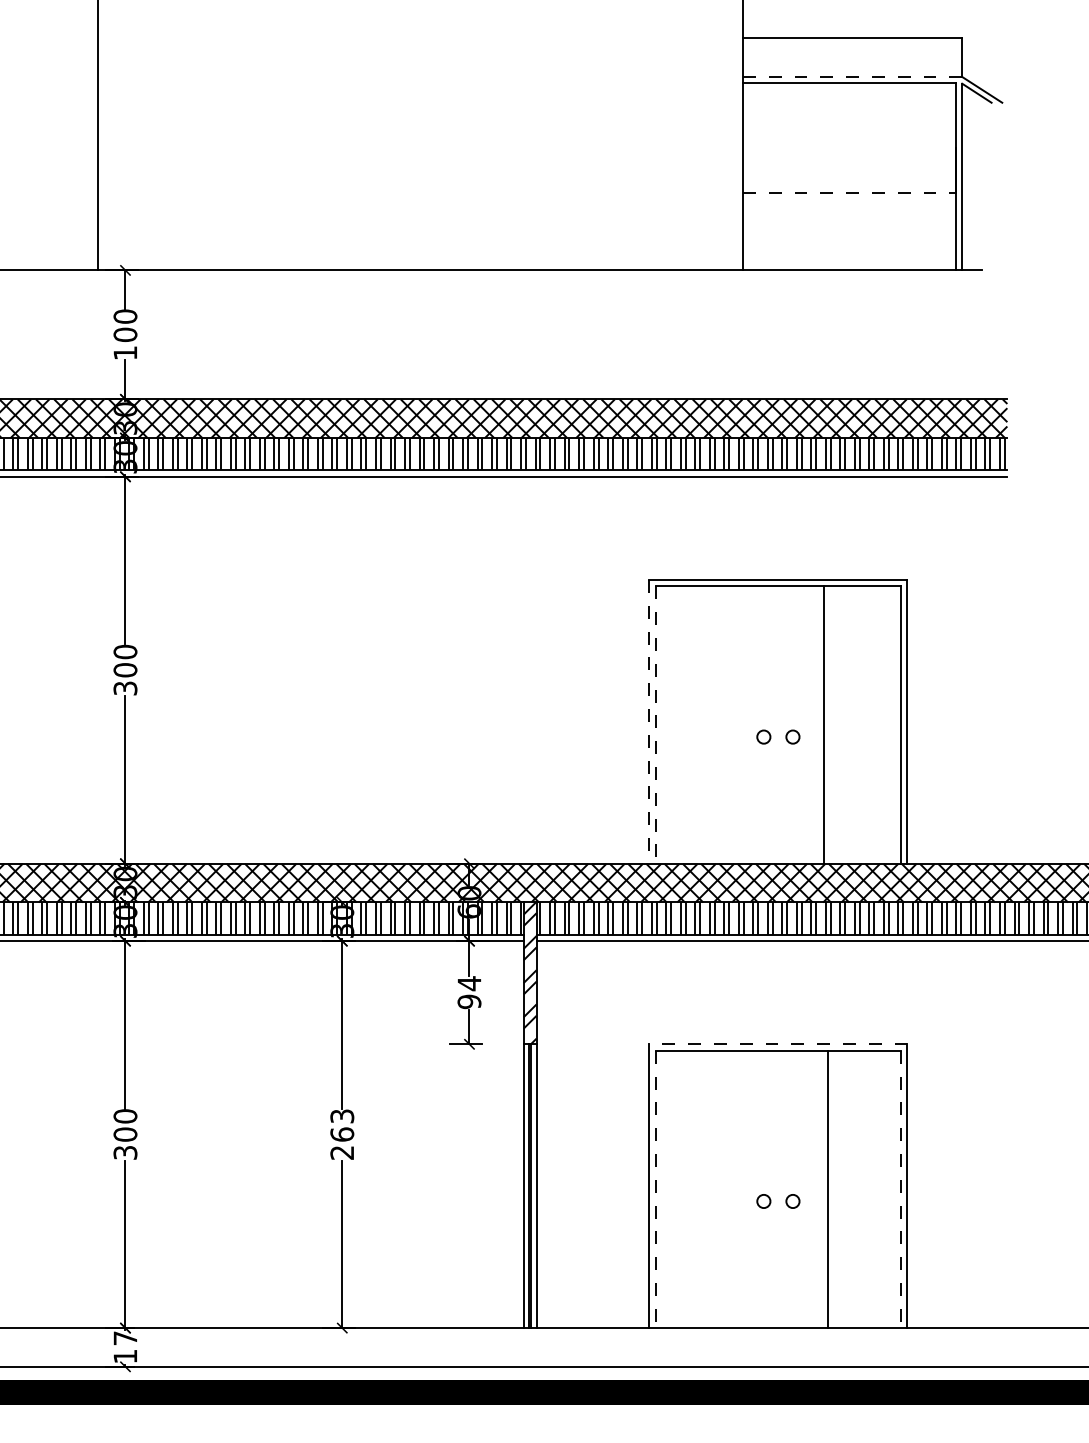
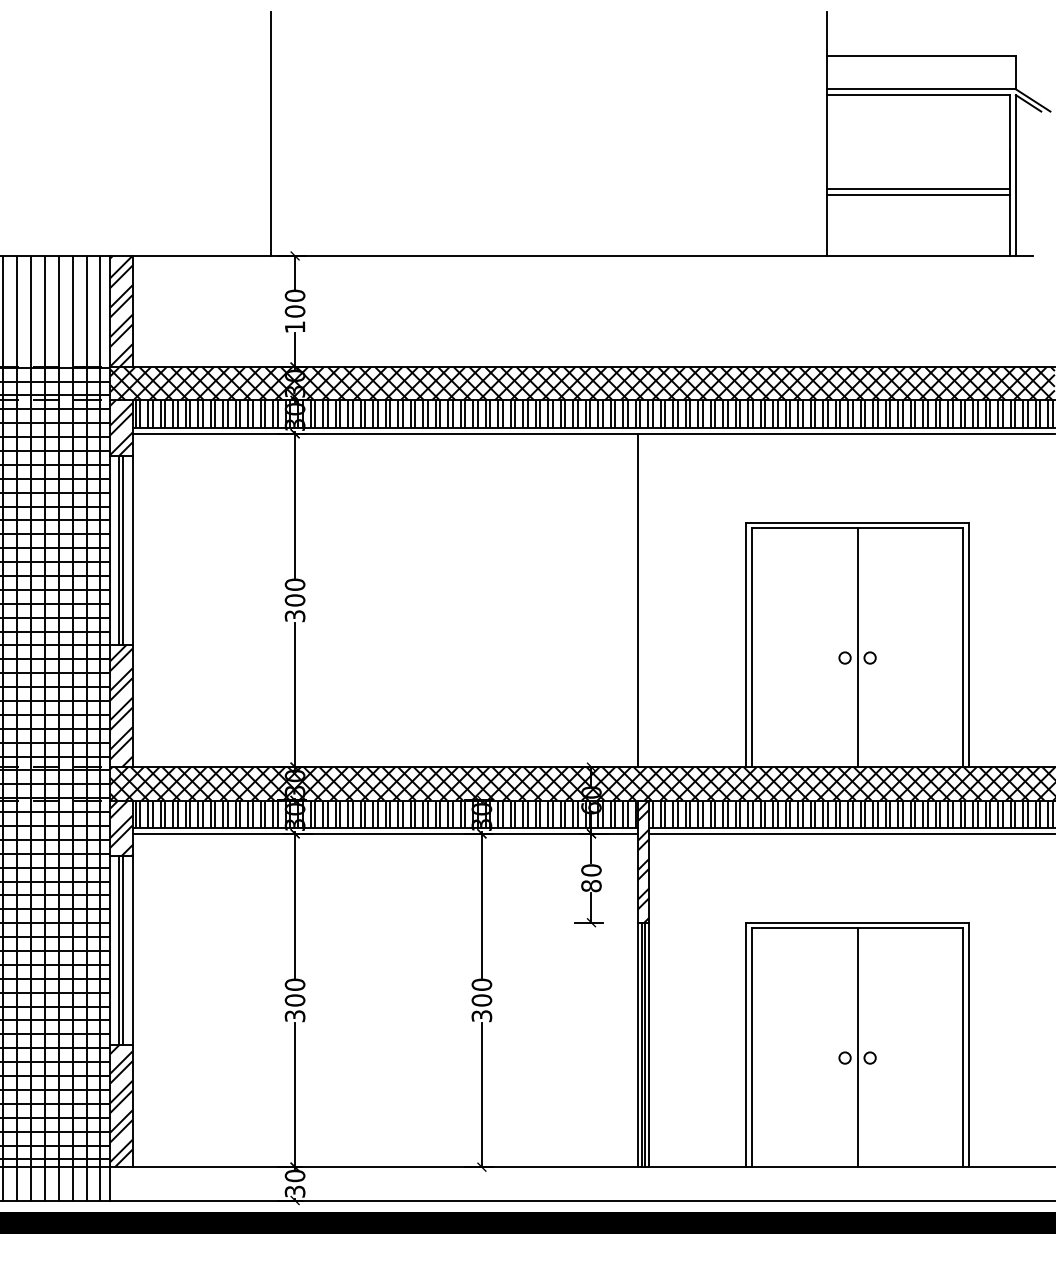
line: (852, 77) -> (921, 89), dashed -> solid
line: (849, 193) -> (918, 189), dashed -> solid
line: (849, 199) -> (918, 194), added
line: (524, 670) -> (638, 600), added
line: (649, 722) -> (746, 645), dashed -> solid
line: (823, 724) -> (857, 647), moved
line: (656, 726) -> (752, 648), dashed -> solid
text: (469, 993) -> (591, 878), 94 -> 80
line: (778, 1044) -> (857, 922), dashed -> solid
text: (341, 1134) -> (481, 1000), 263 -> 300
line: (828, 1189) -> (857, 1047), moved
line: (656, 1190) -> (752, 1048), dashed -> solid
line: (901, 1190) -> (963, 1048), dashed -> solid
text: (124, 1347) -> (294, 1183), 17 -> 30

